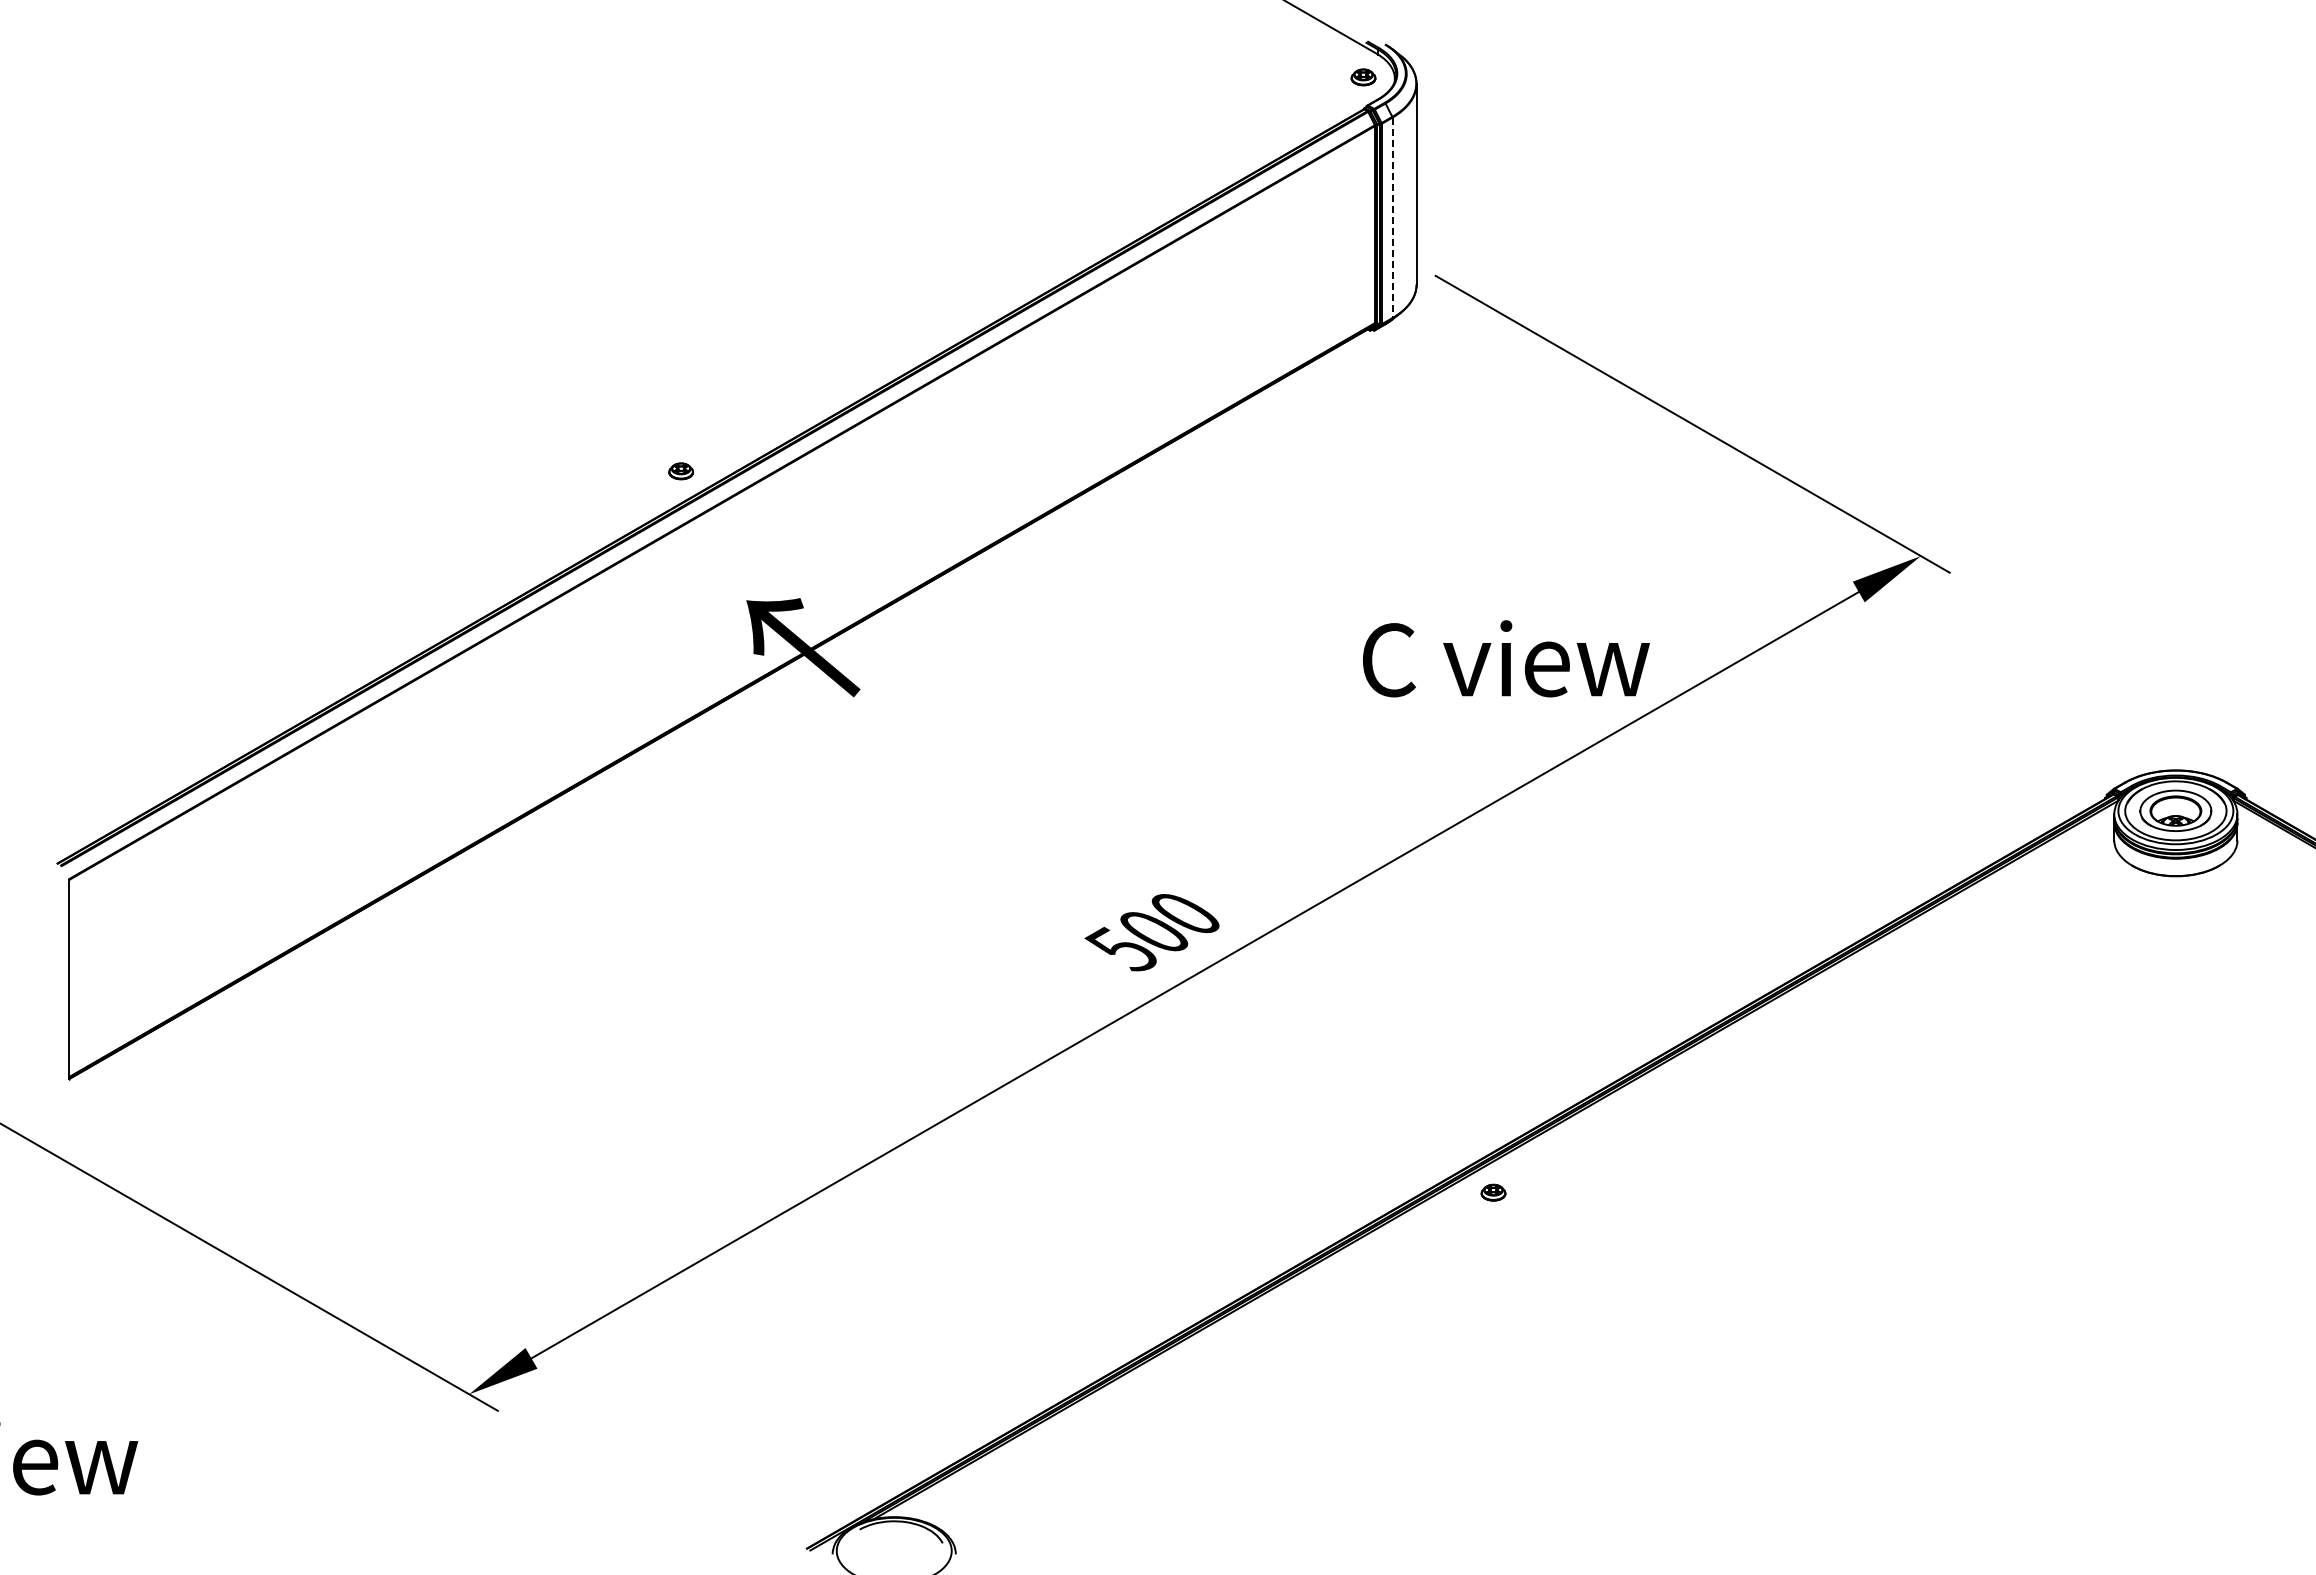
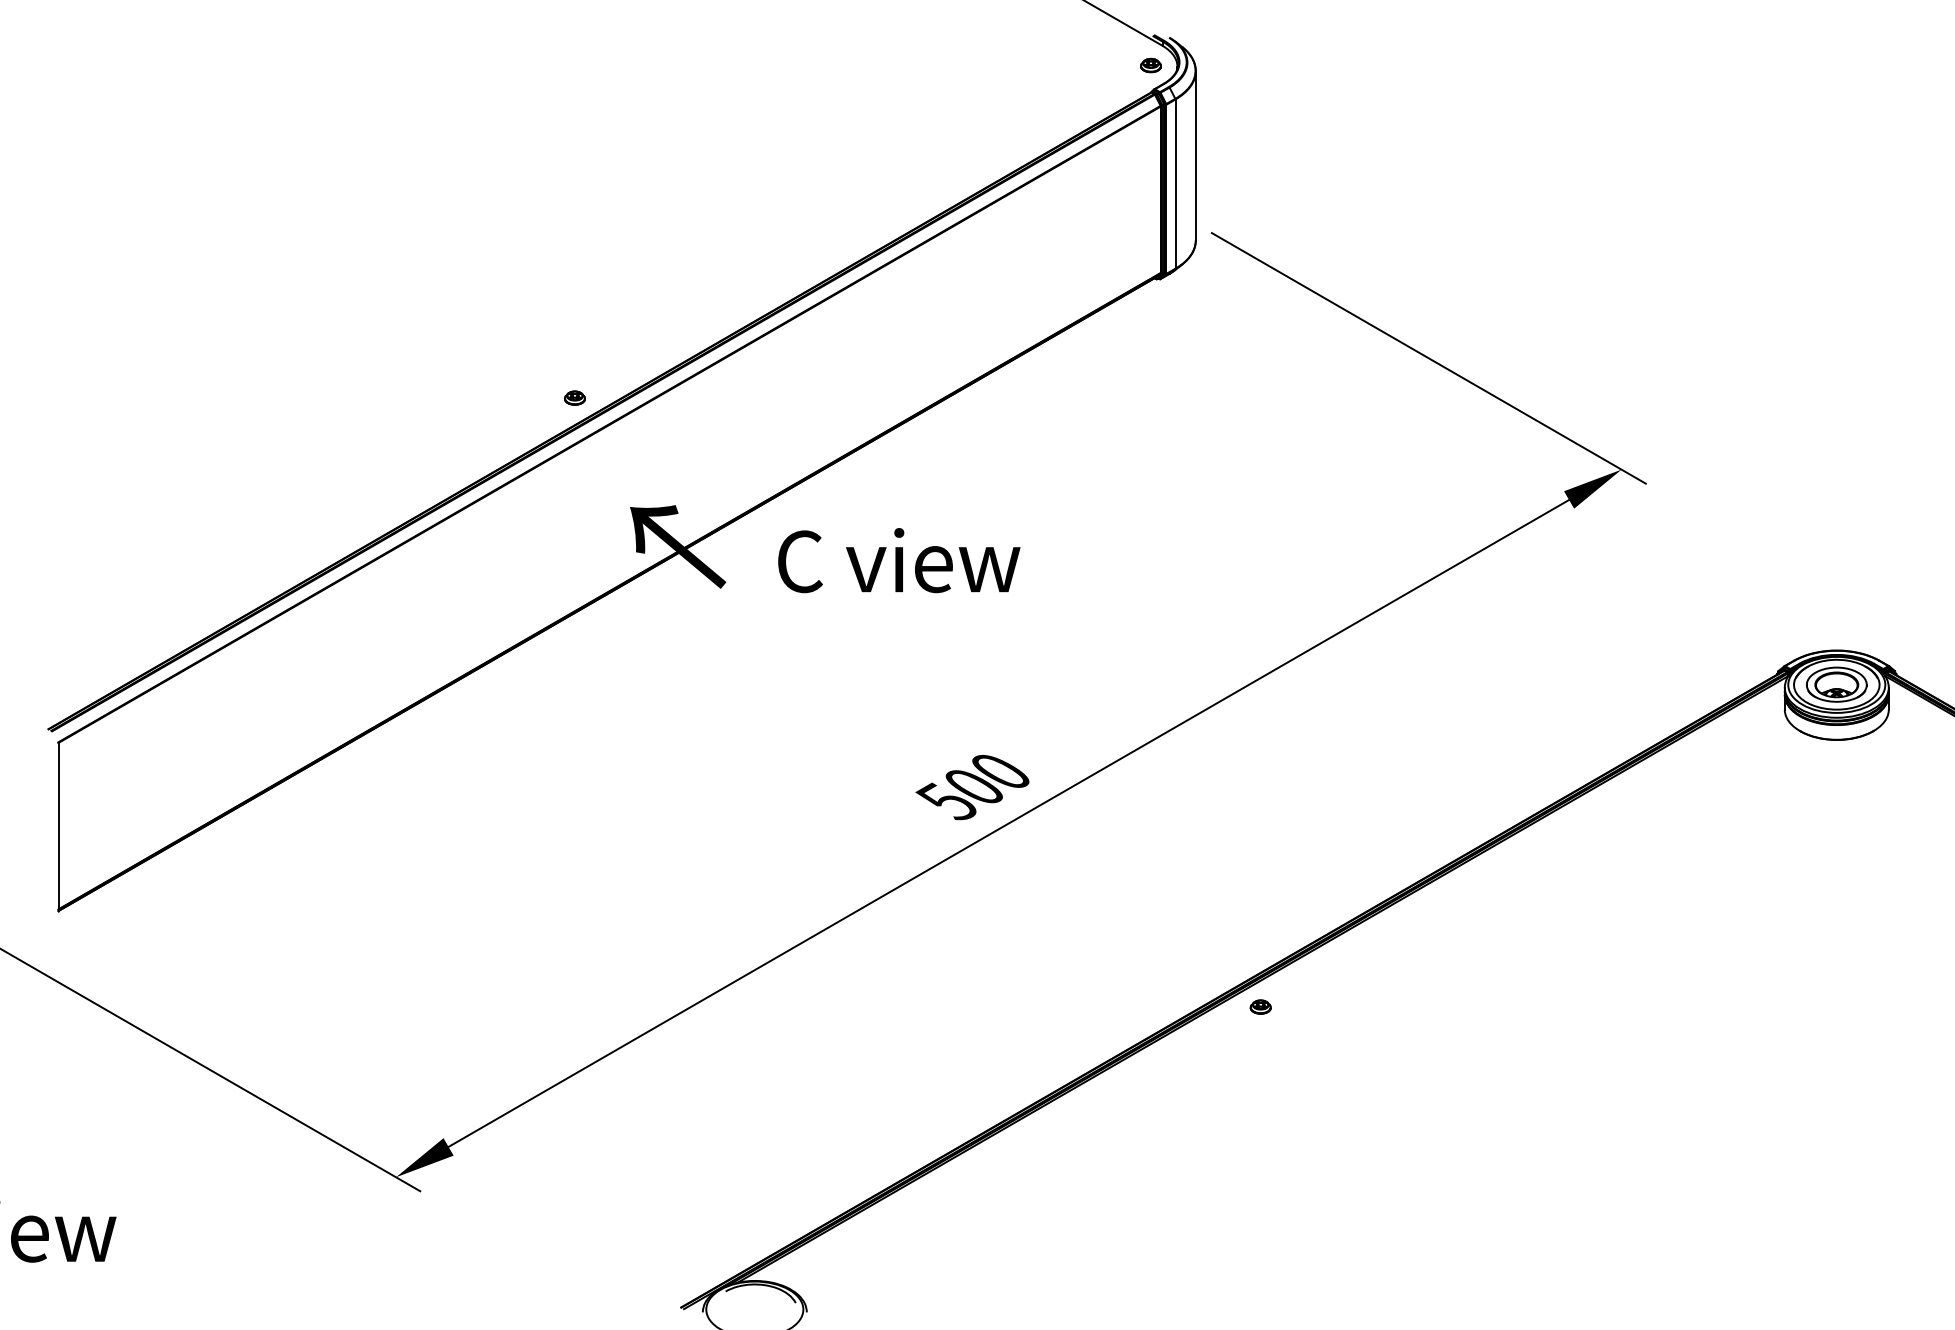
line: (1392, 218) -> (1175, 184), dashed -> solid
text: (1506, 658) -> (899, 560), moved

